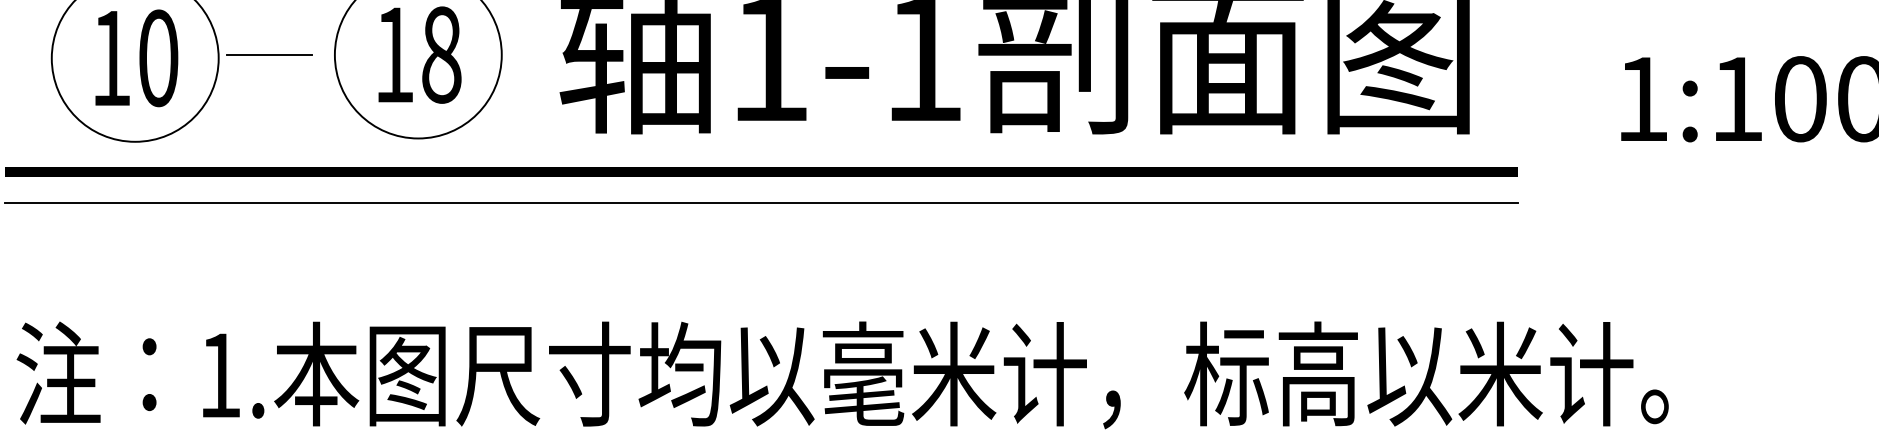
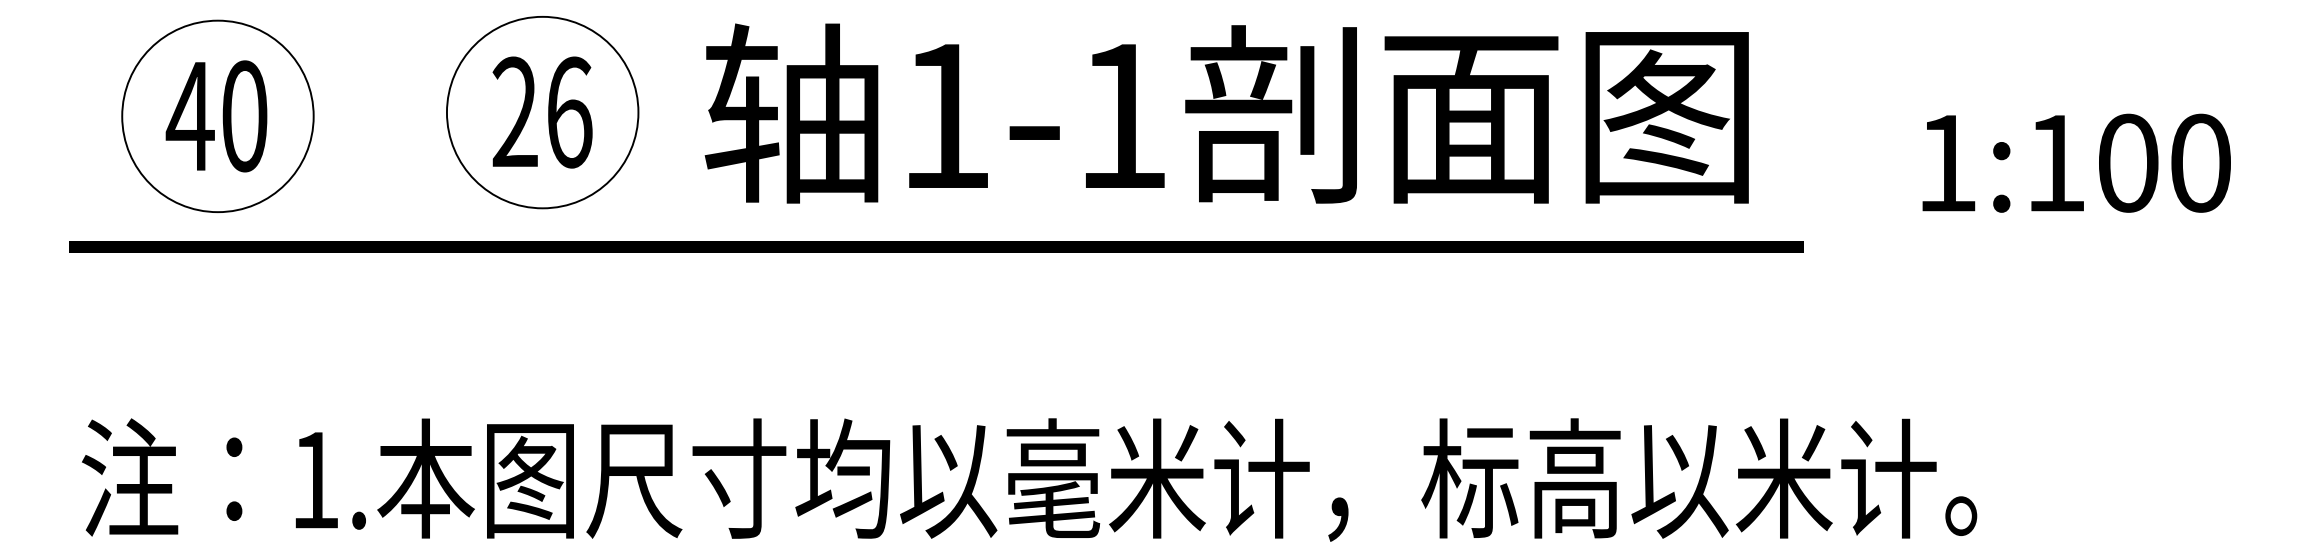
line: (269, 54) -> (371, 112), removed
text: (418, 54) -> (542, 112), 18 -> 26
text: (110, 58) -> (189, 116), 10 -> 40
line: (761, 203) -> (936, 282), removed

